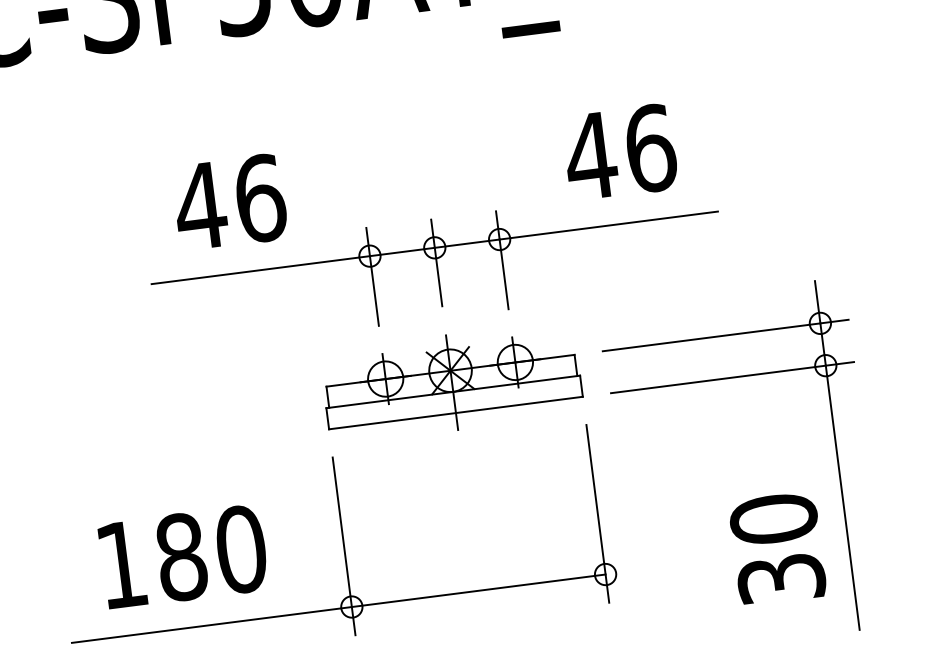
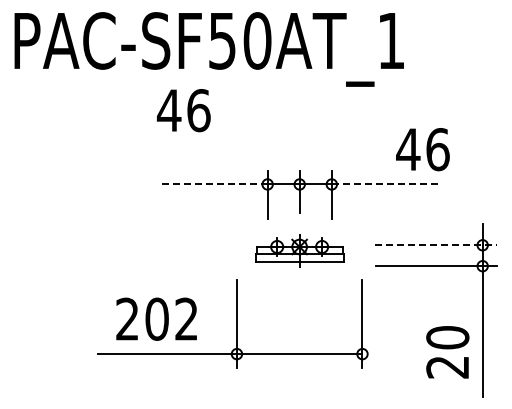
text: (619, 152) -> (422, 149), moved
text: (229, 202) -> (183, 110), moved
line: (608, 225) -> (385, 184), solid -> dashed
line: (260, 270) -> (213, 184), solid -> dashed
line: (725, 336) -> (435, 245), solid -> dashed
part: (451, 381) -> (299, 250), size x0.7
text: (182, 555) -> (157, 318), 180 -> 202
text: (780, 579) -> (447, 367), 30 -> 20

